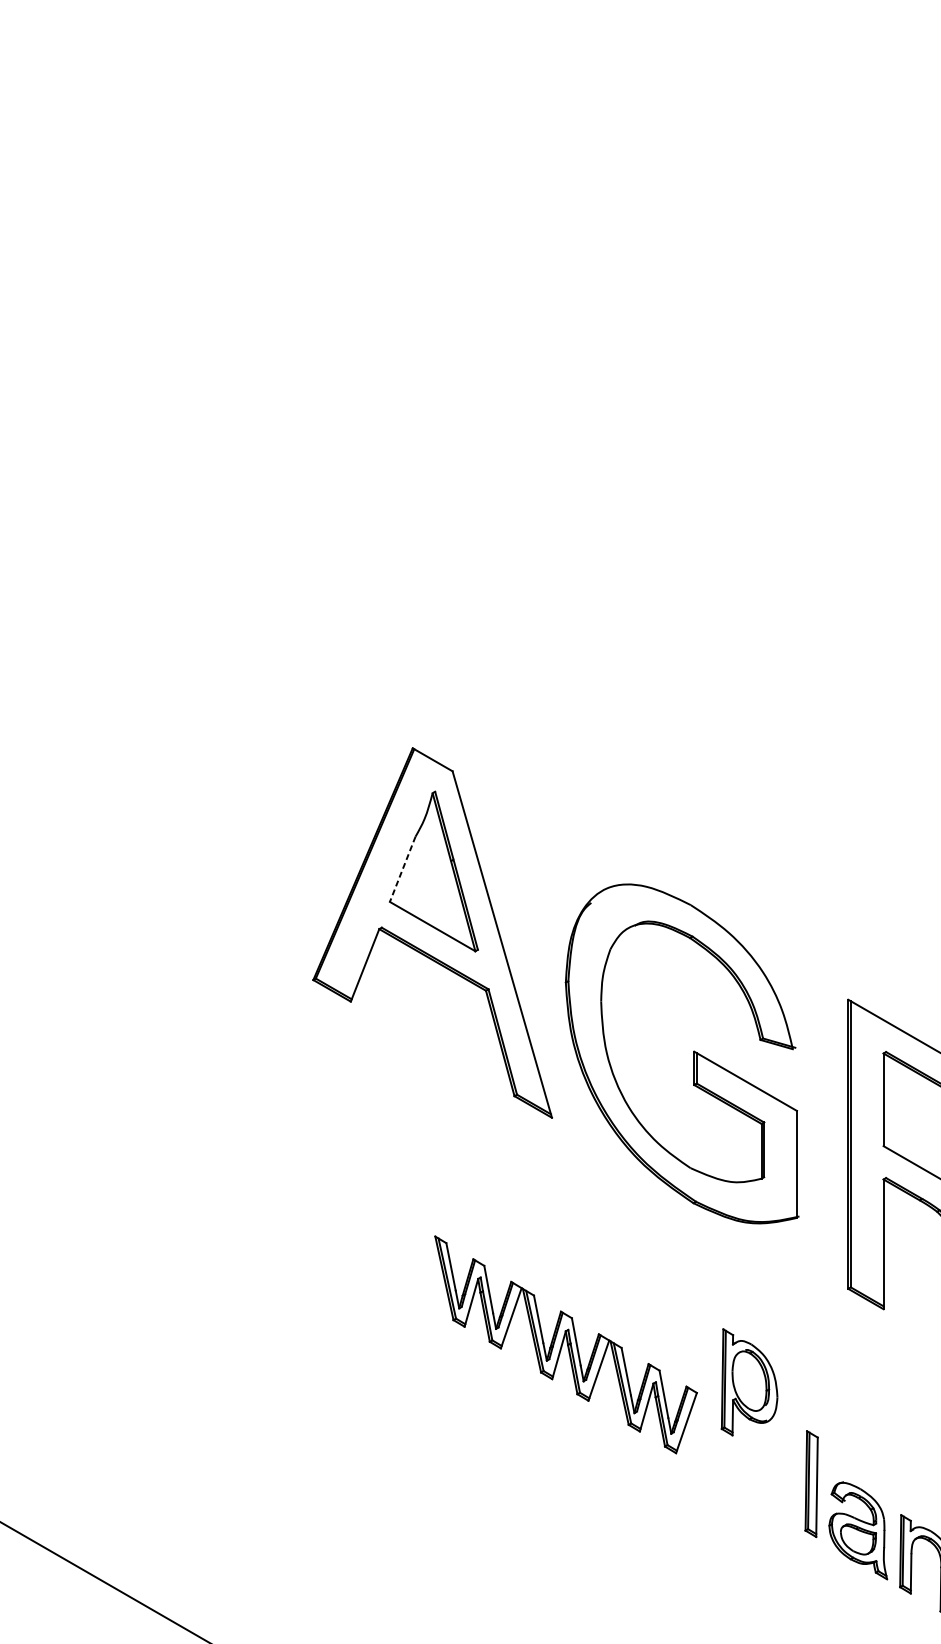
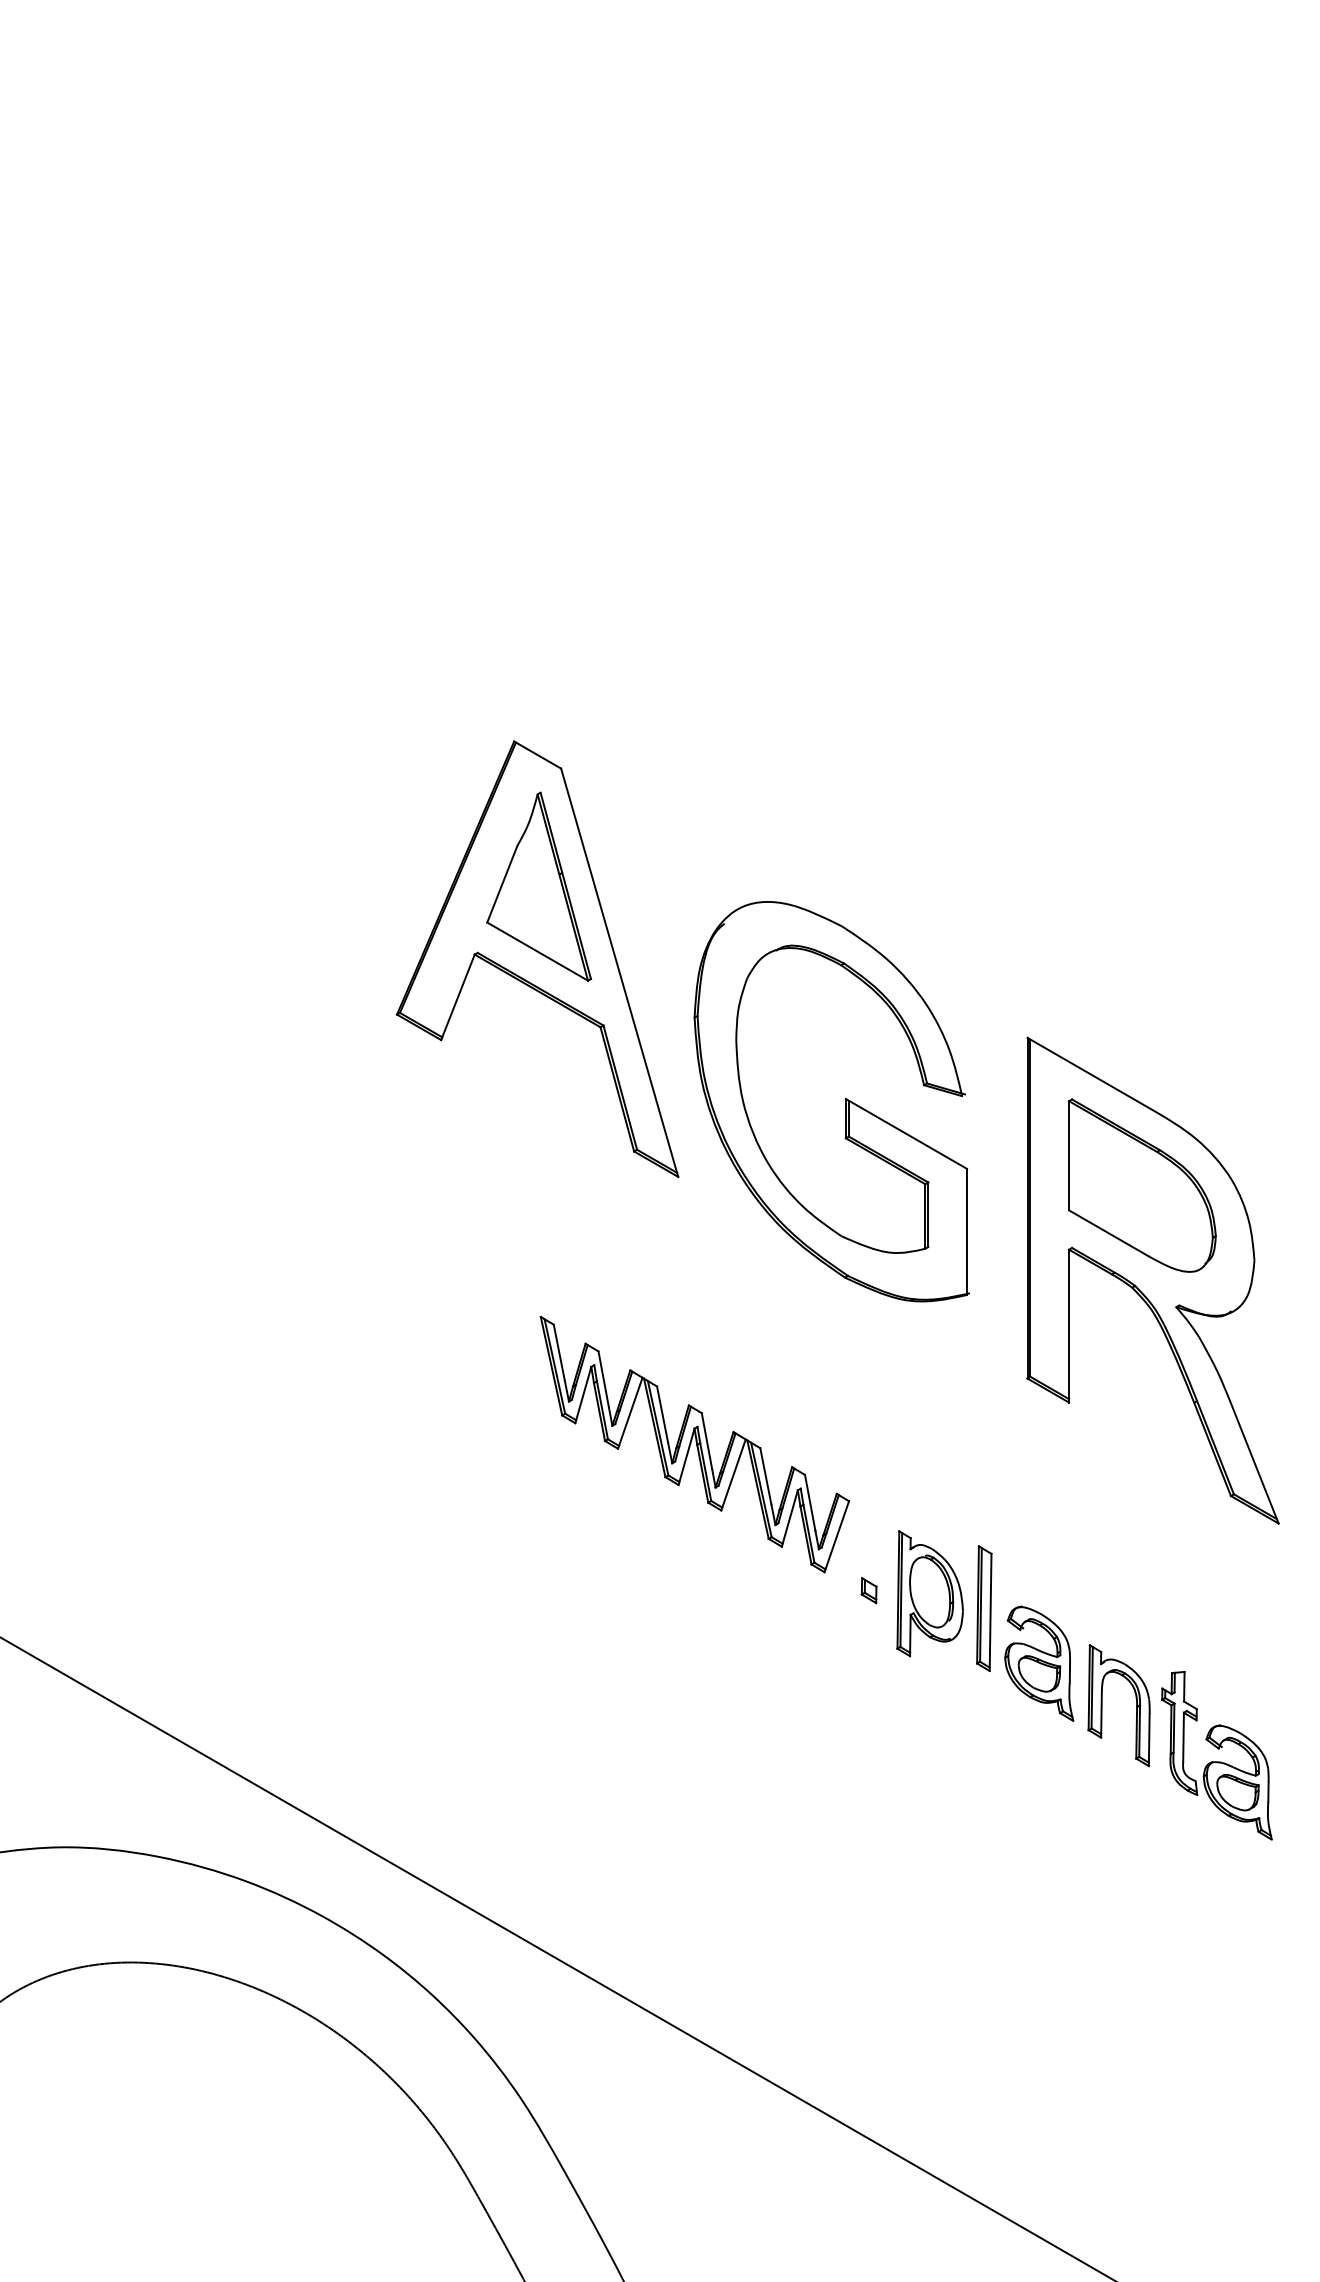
line: (402, 869) -> (502, 884), dashed -> solid
part: (749, 1382) -> (929, 1593), moved
part: (713, 1468) -> (868, 1590), added

